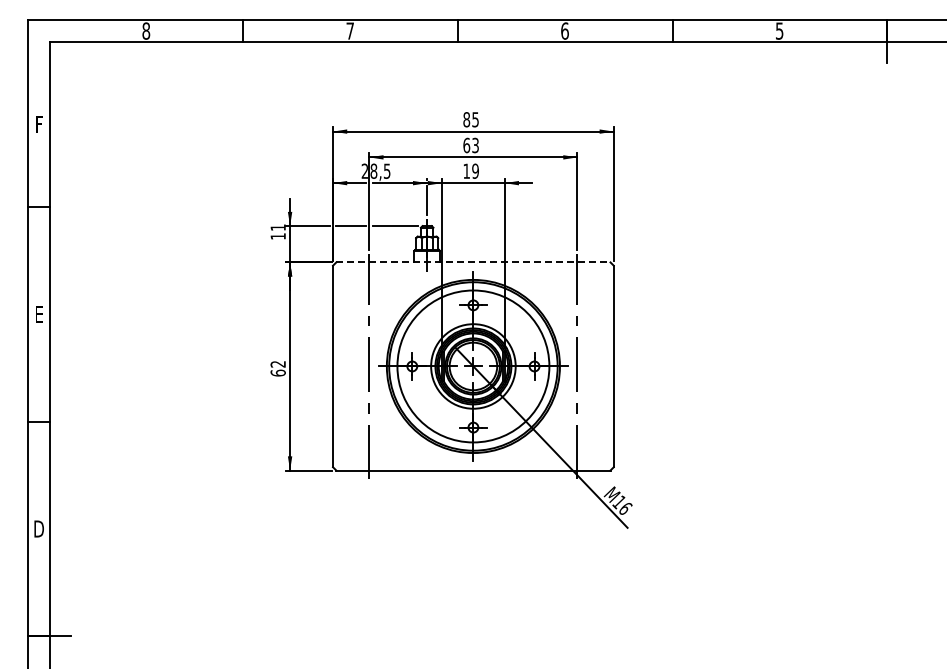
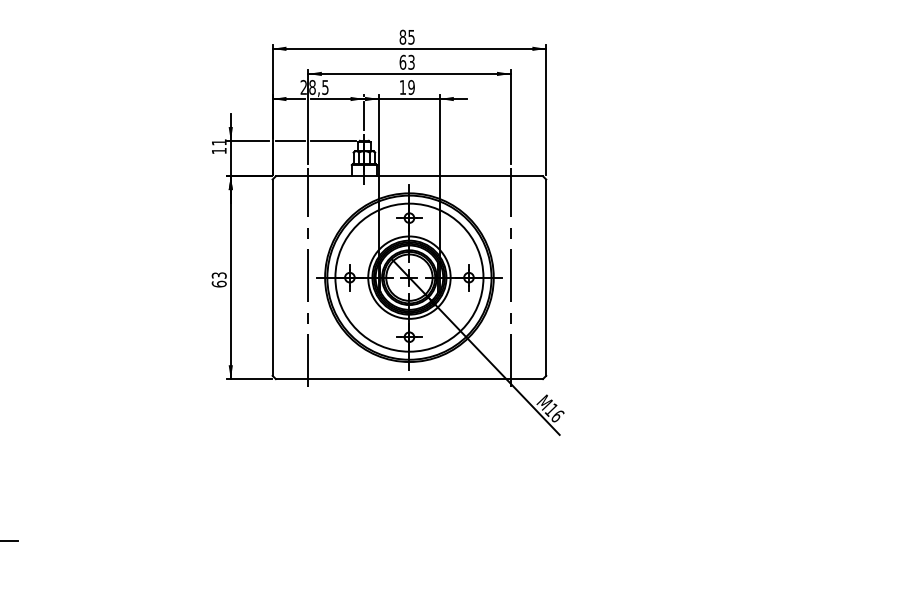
line: (473, 262) -> (409, 176), dashed -> solid
text: (278, 364) -> (219, 275), 62 -> 63

